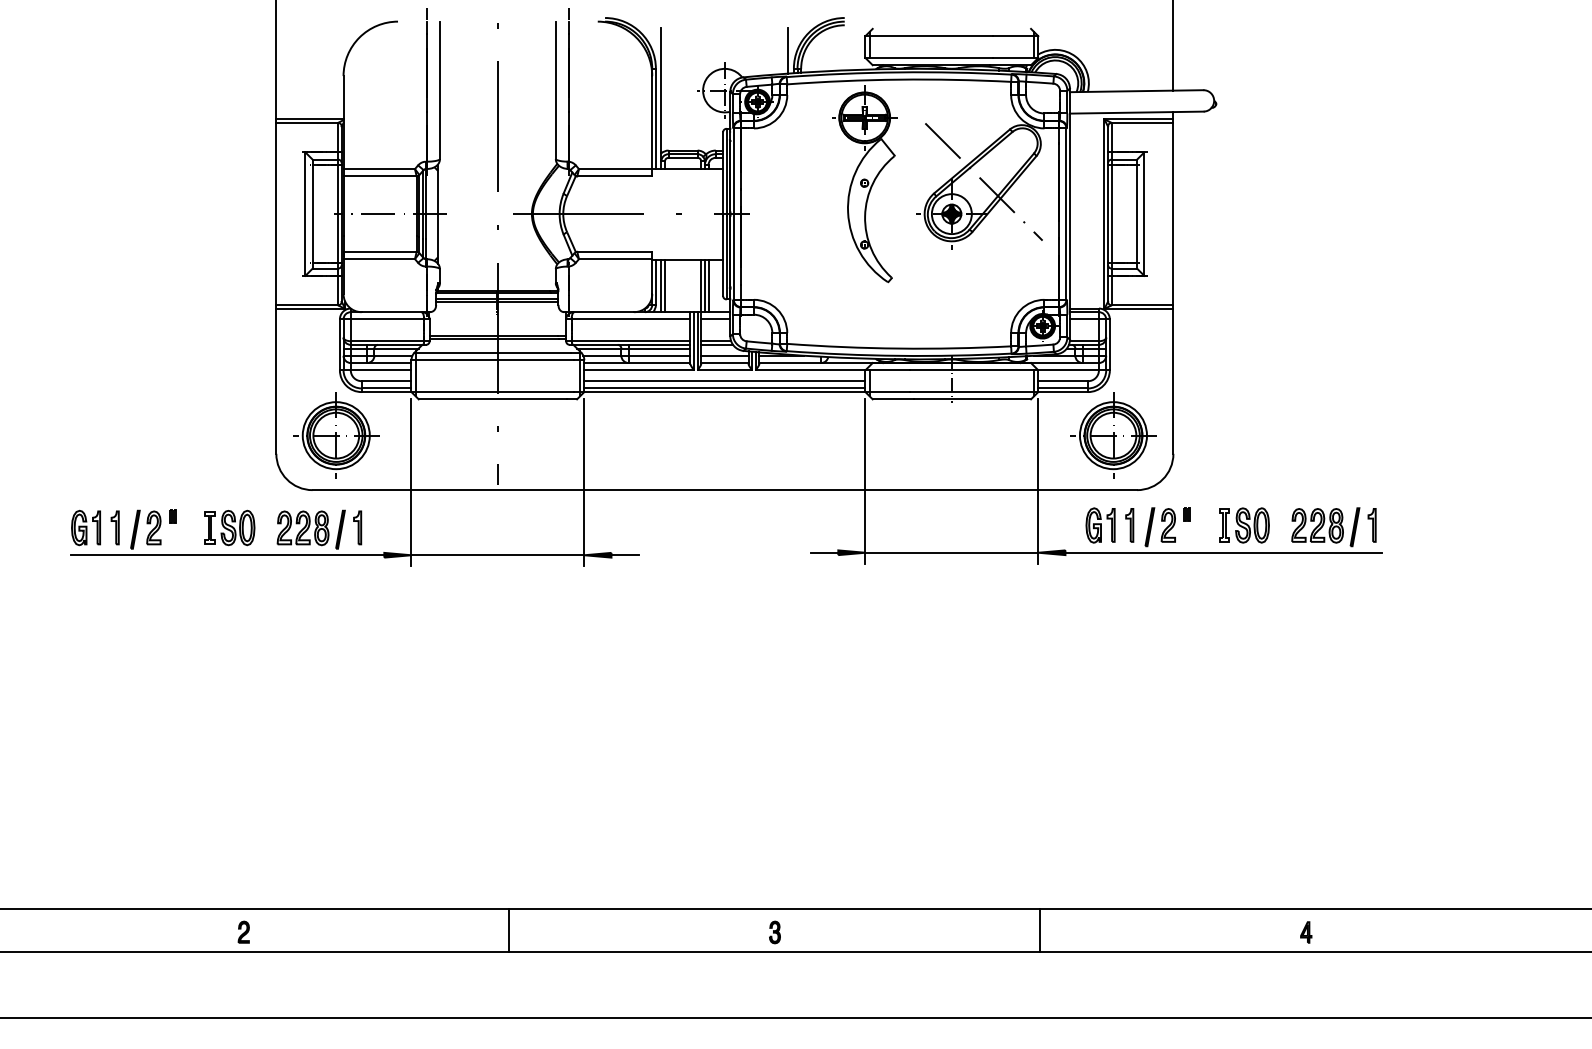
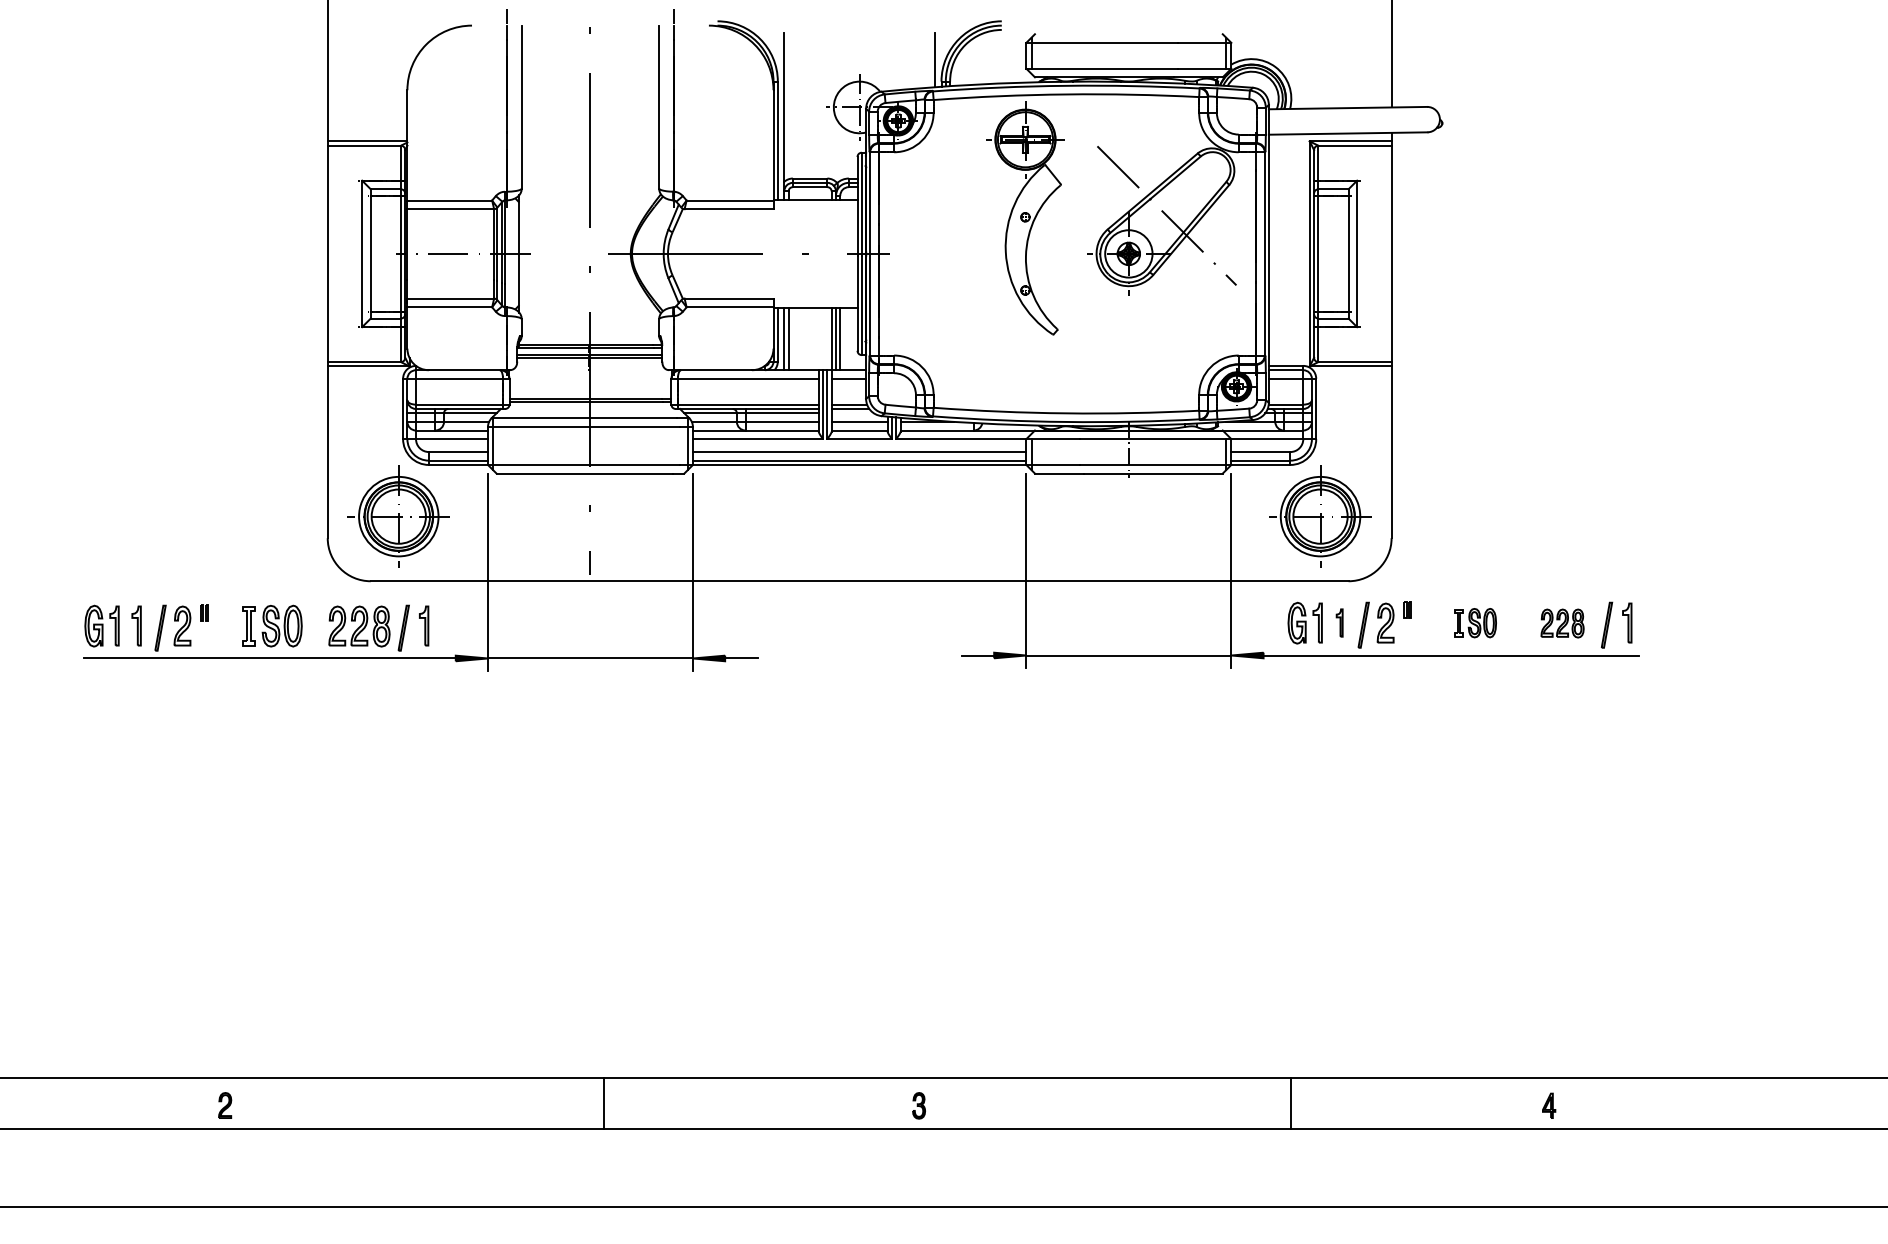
part: (1129, 524) -> (1339, 622), size x0.7
part: (1244, 524) -> (1475, 622), size x0.7
part: (1317, 525) -> (1562, 623), size x0.7
line: (1040, 930) -> (1290, 1103), moved
part: (244, 932) -> (225, 1105), moved

